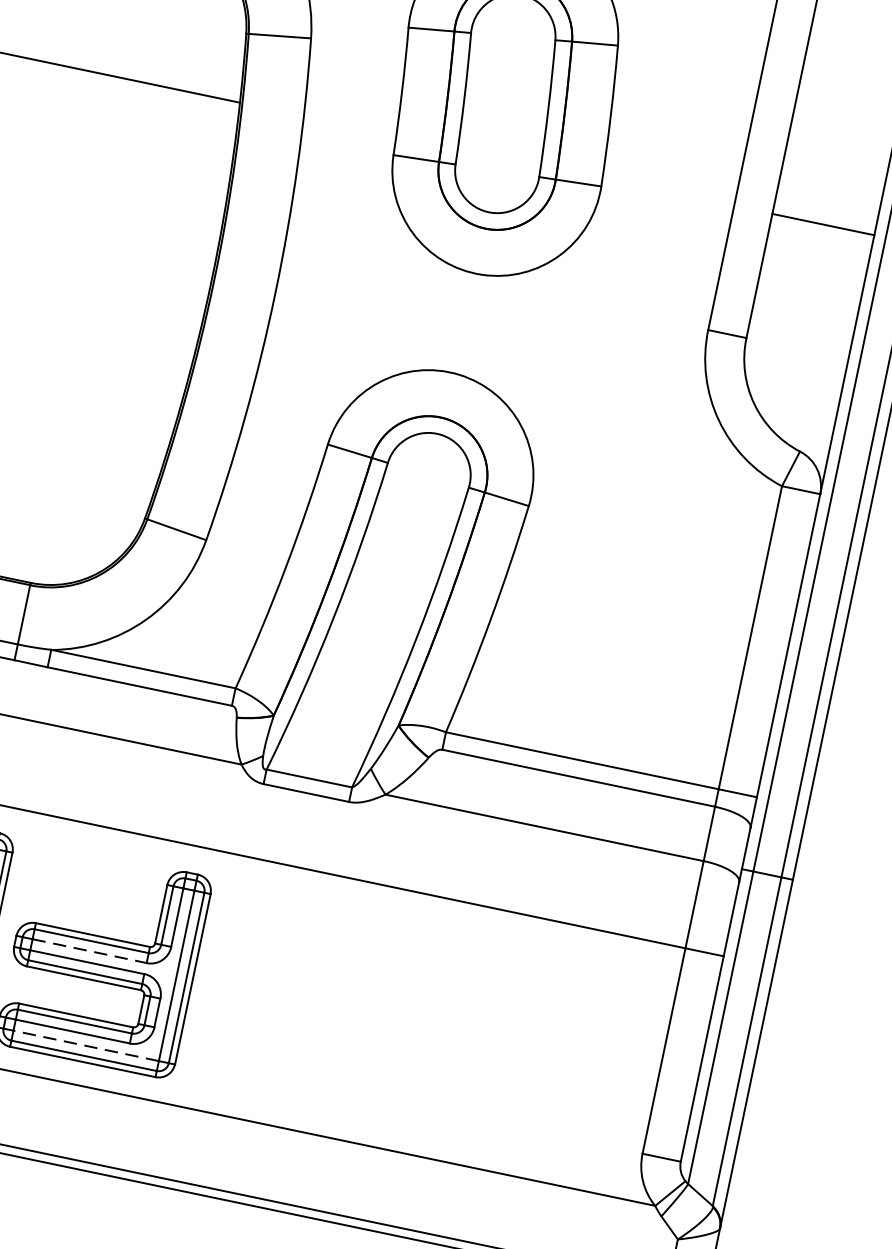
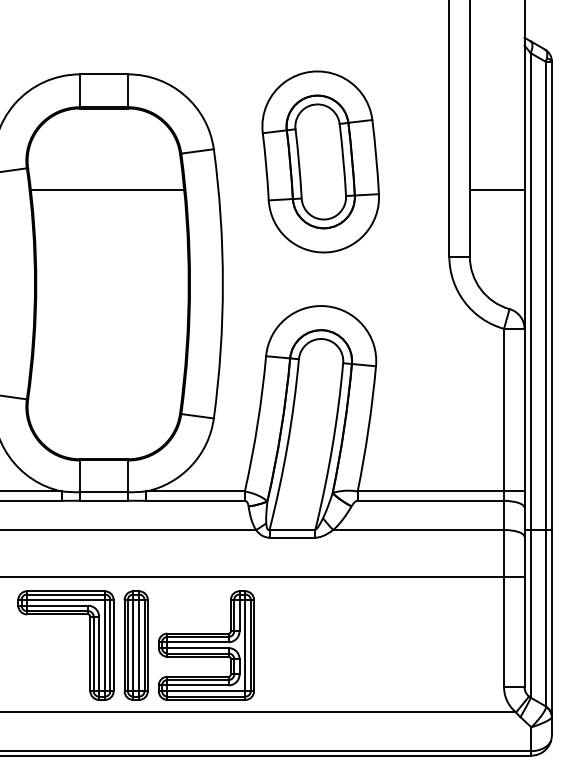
line: (90, 951) -> (198, 642), dashed -> solid
line: (84, 1045) -> (205, 691), dashed -> solid

